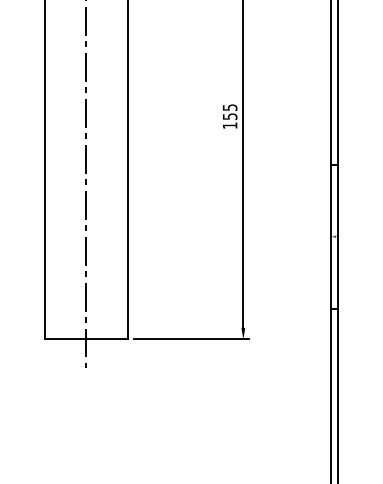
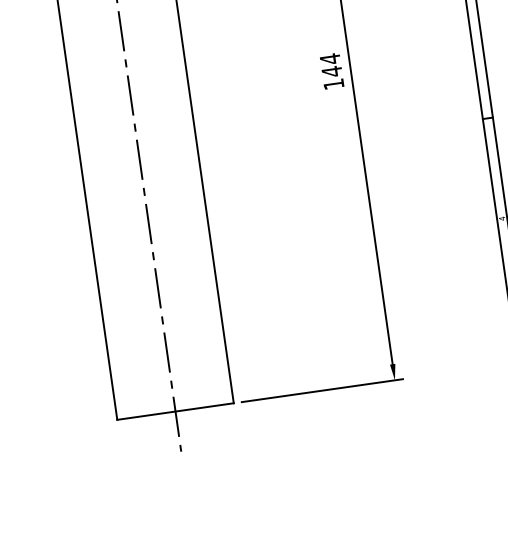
text: (230, 112) -> (331, 65), 155 -> 144

